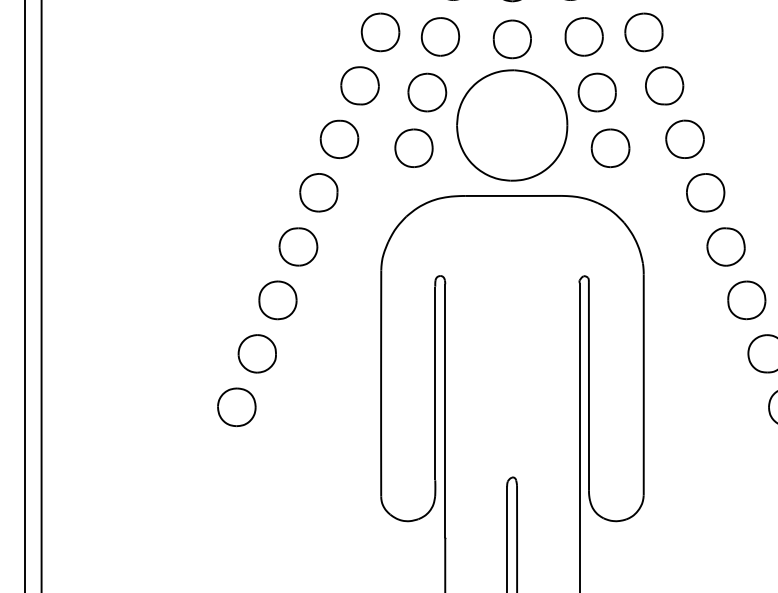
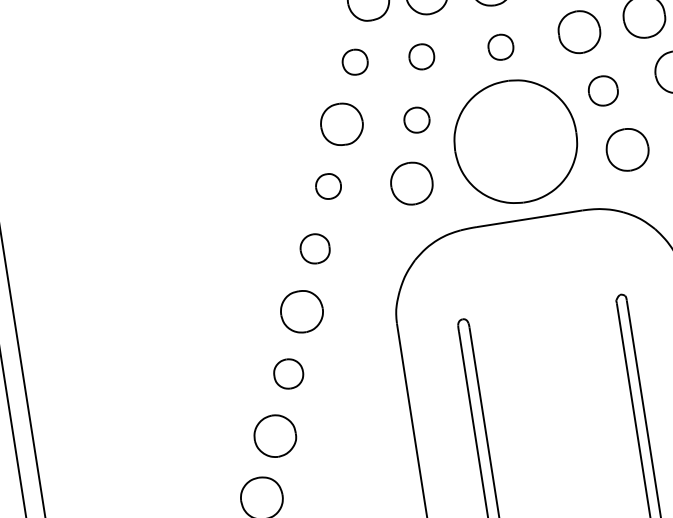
part: (380, 32) -> (355, 62), size x0.6
part: (440, 36) -> (421, 56), size x0.6
part: (511, 39) -> (500, 47), size x0.6
part: (427, 92) -> (417, 120), size x0.6
part: (596, 92) -> (602, 91), size x0.7
part: (339, 138) -> (328, 185), size x0.6
part: (318, 192) -> (314, 248), size x0.7
part: (277, 300) -> (288, 374), size x0.7

